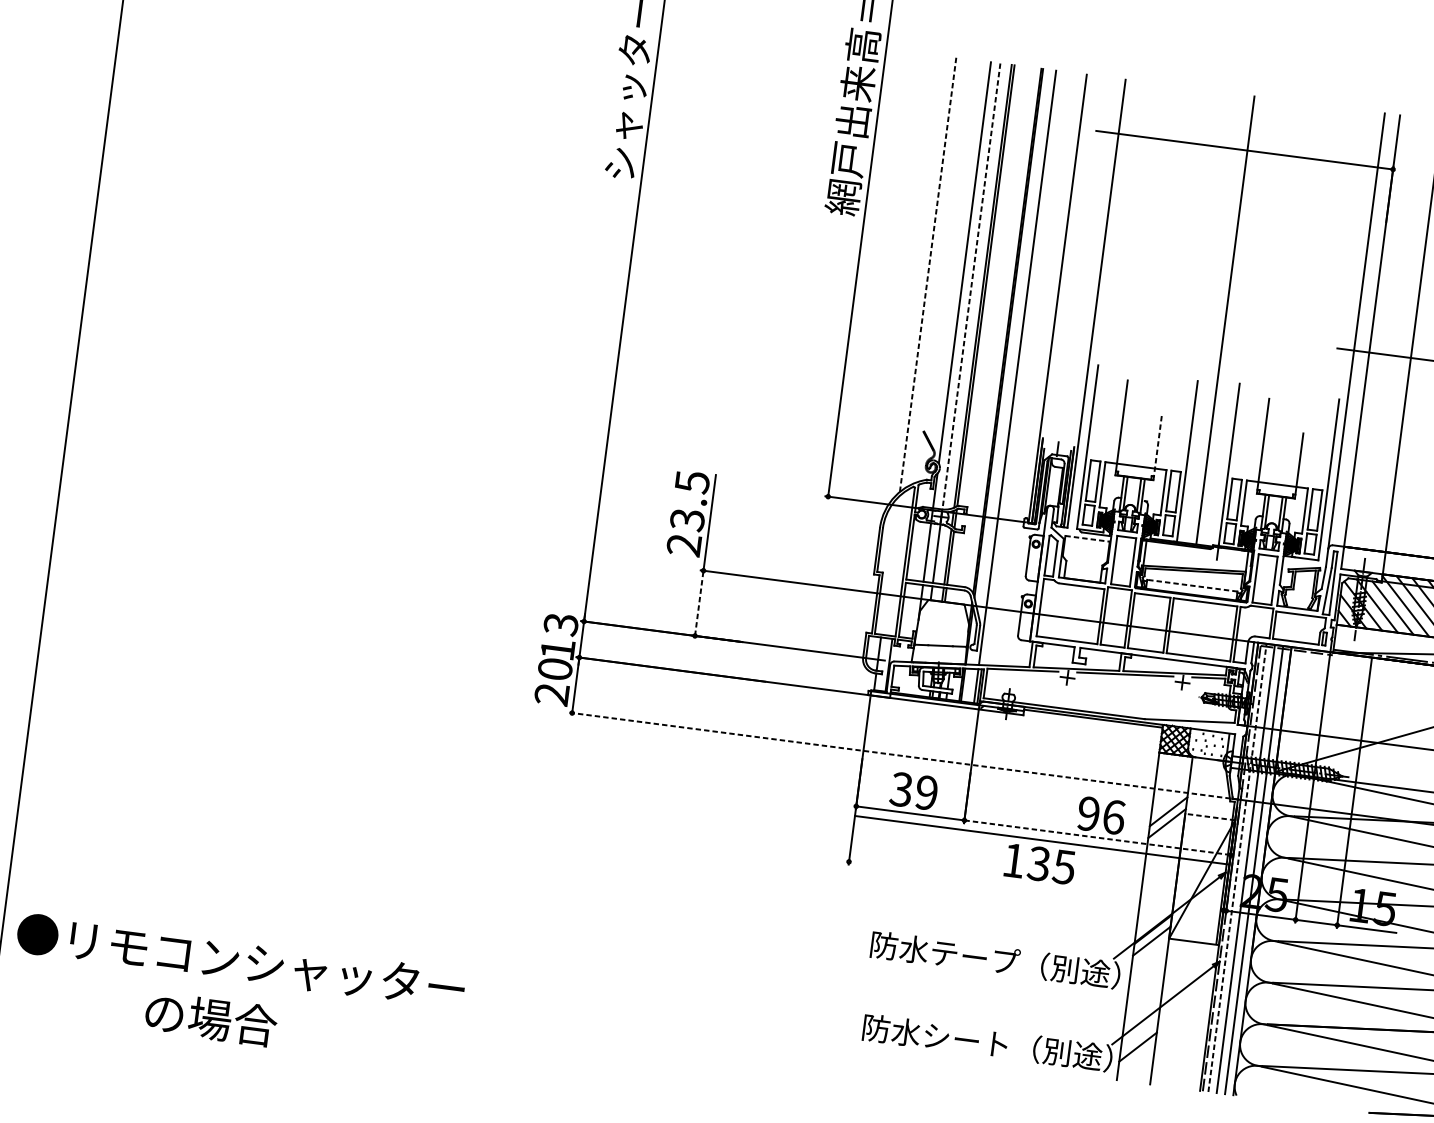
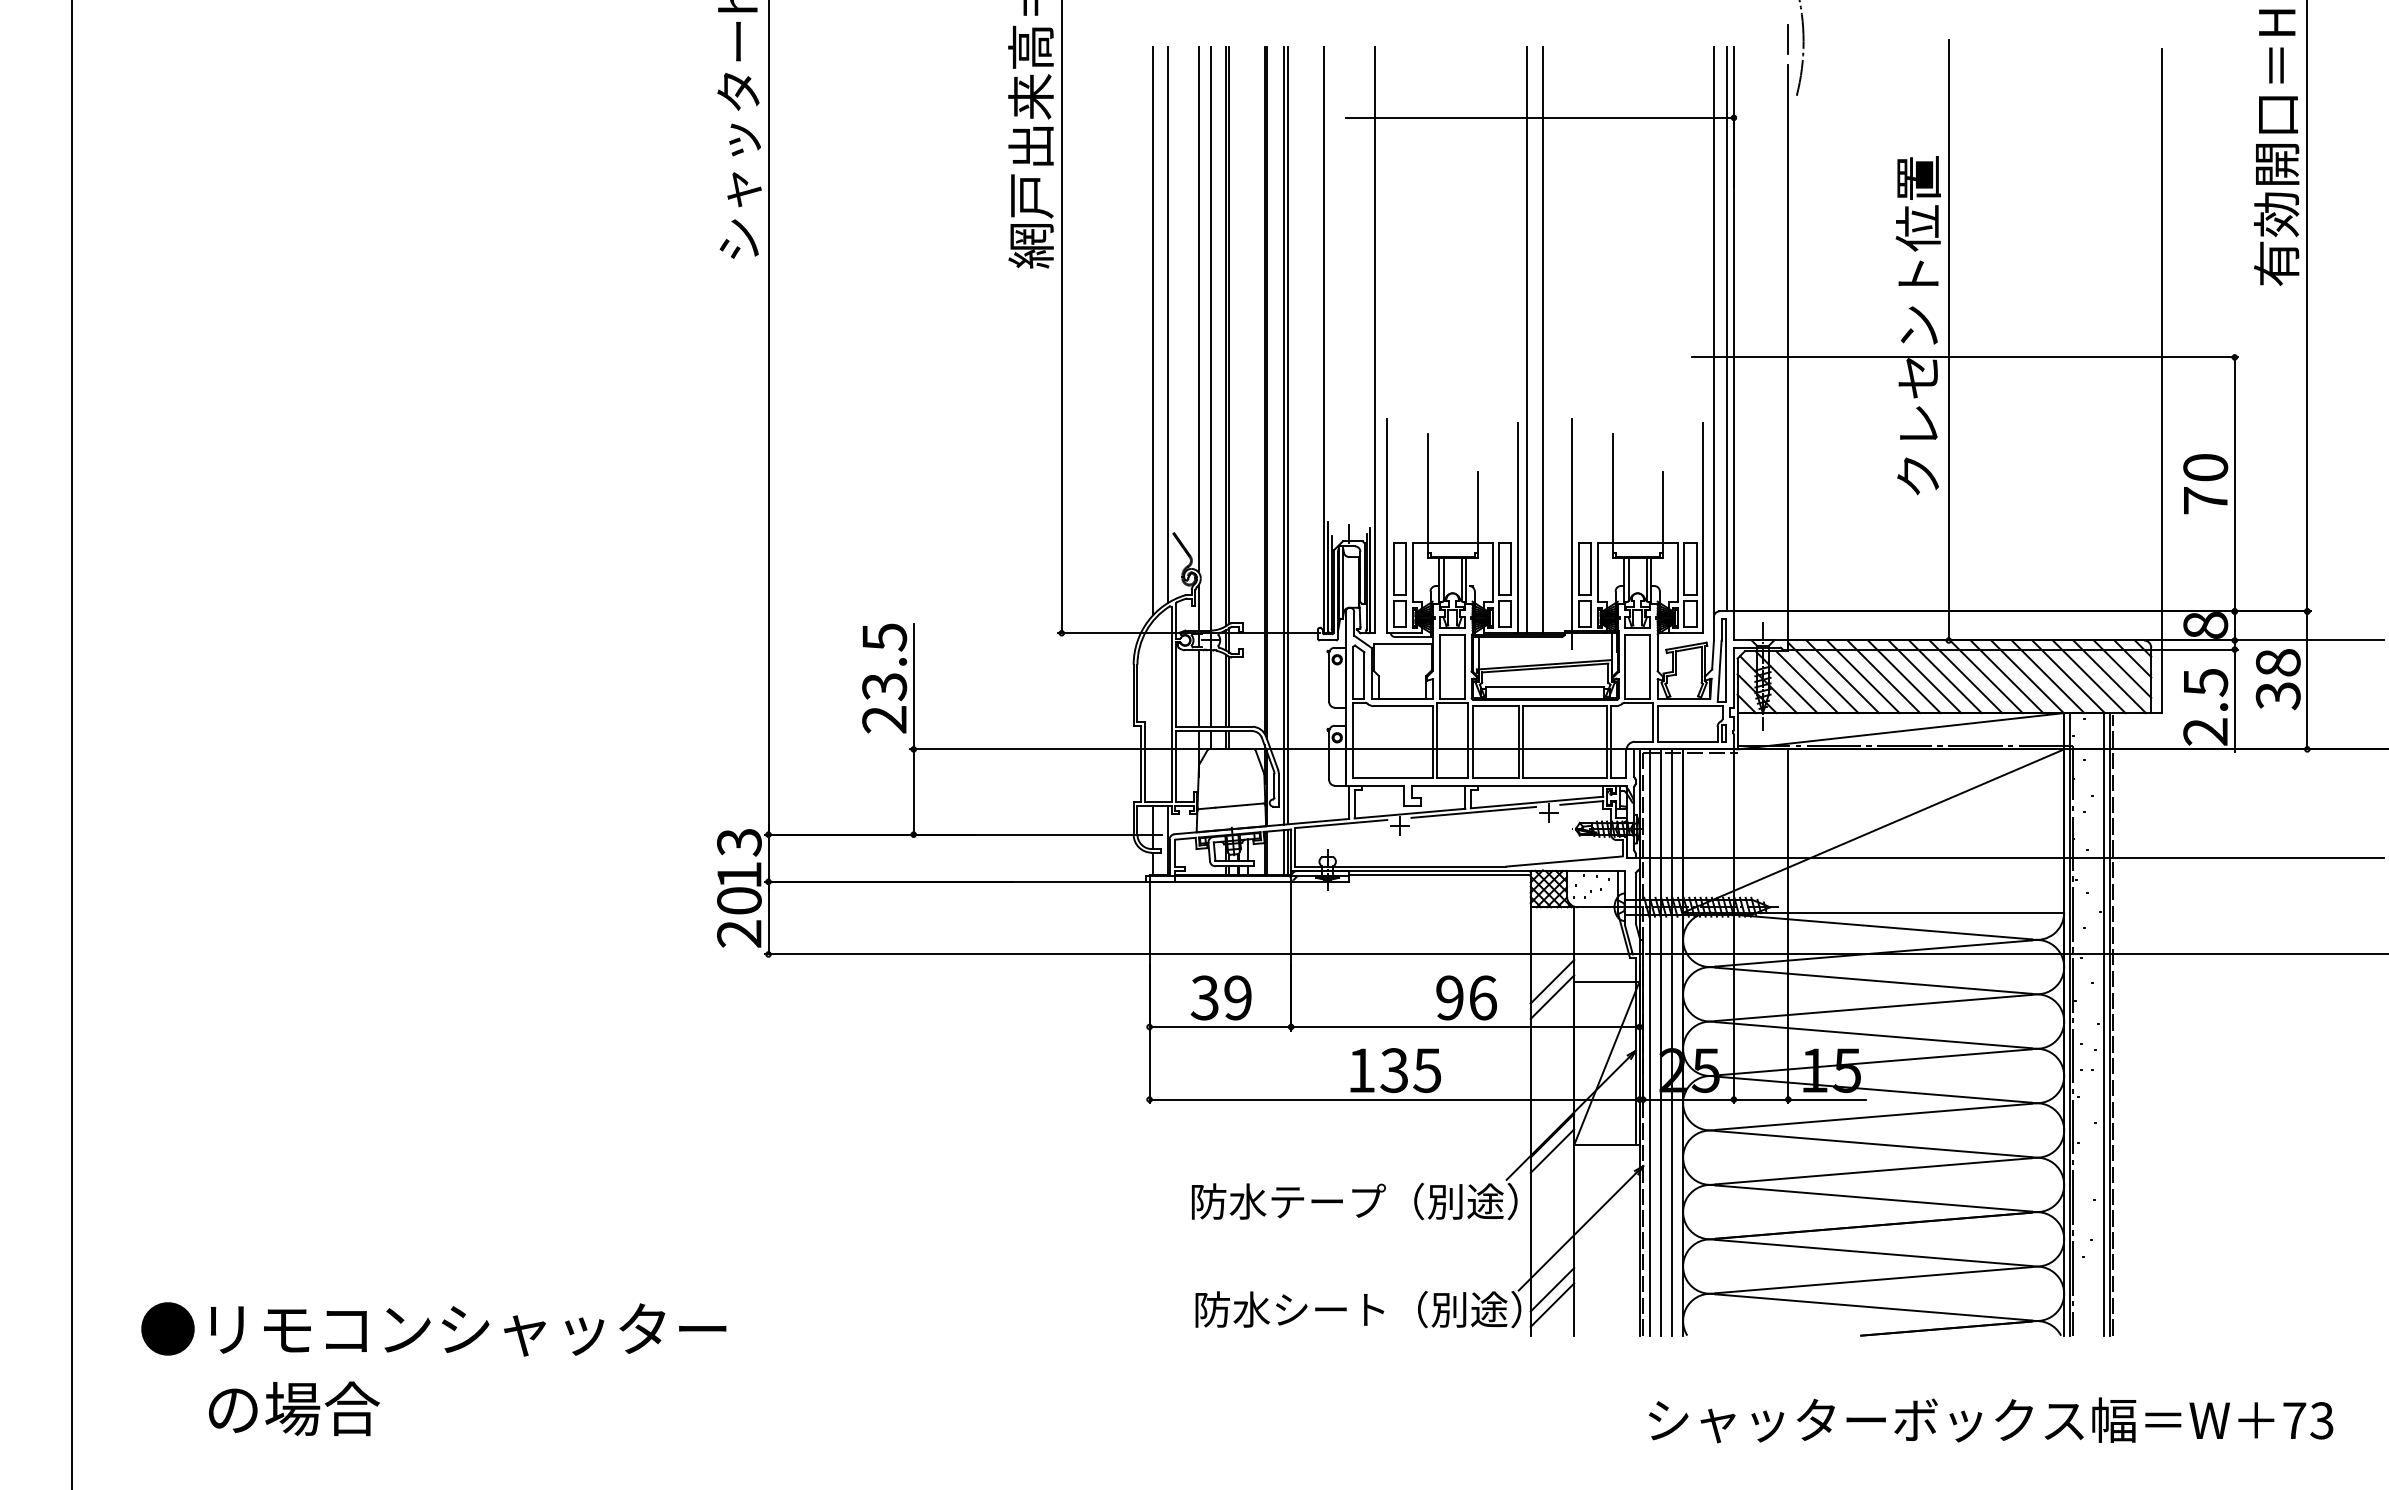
line: (940, 271) -> (1168, 324), added
line: (928, 275) -> (1153, 331), dashed -> solid
line: (971, 286) -> (1210, 338), dashed -> solid
line: (1213, 319) -> (1527, 340), added
line: (1366, 330) -> (1726, 329), added
line: (1021, 368) -> (1288, 435), added
line: (1157, 447) -> (1477, 515), dashed -> solid
line: (1088, 539) -> (1403, 644), dashed -> solid
line: (1191, 585) -> (1544, 686), dashed -> solid
line: (699, 603) -> (913, 792), dashed -> solid
line: (900, 755) -> (1197, 954), dashed -> solid
line: (1209, 816) -> (1606, 981), dashed -> solid
line: (1097, 838) -> (1465, 1027), dashed -> solid
line: (1042, 840) -> (1394, 1099), moved
line: (1237, 867) -> (1650, 1042), dashed -> solid
text: (240, 961) -> (433, 1329), moved
text: (211, 1019) -> (294, 1408), moved
line: (1136, 1058) -> (1552, 1304), added

